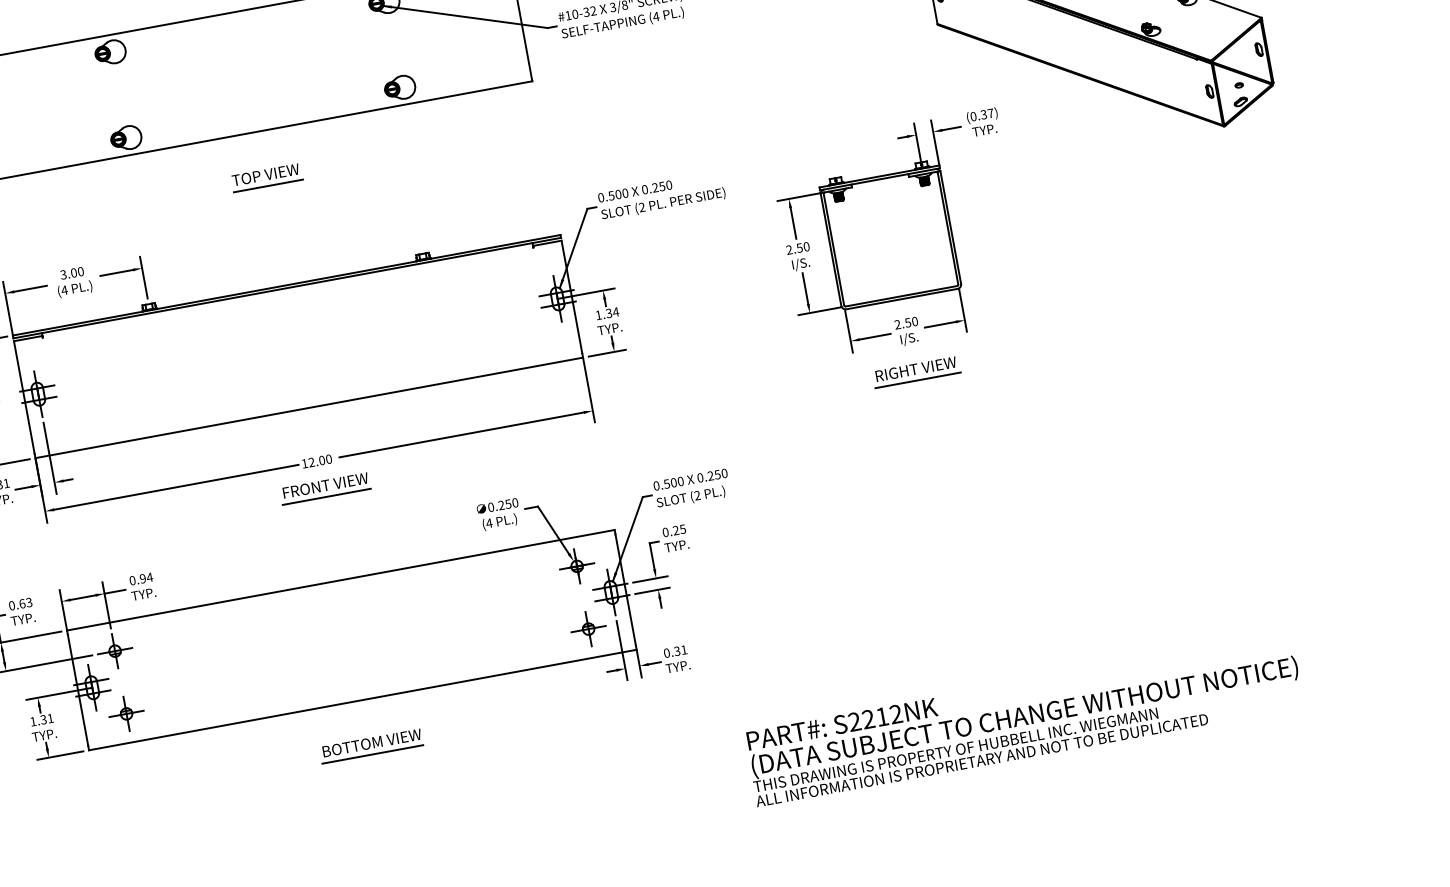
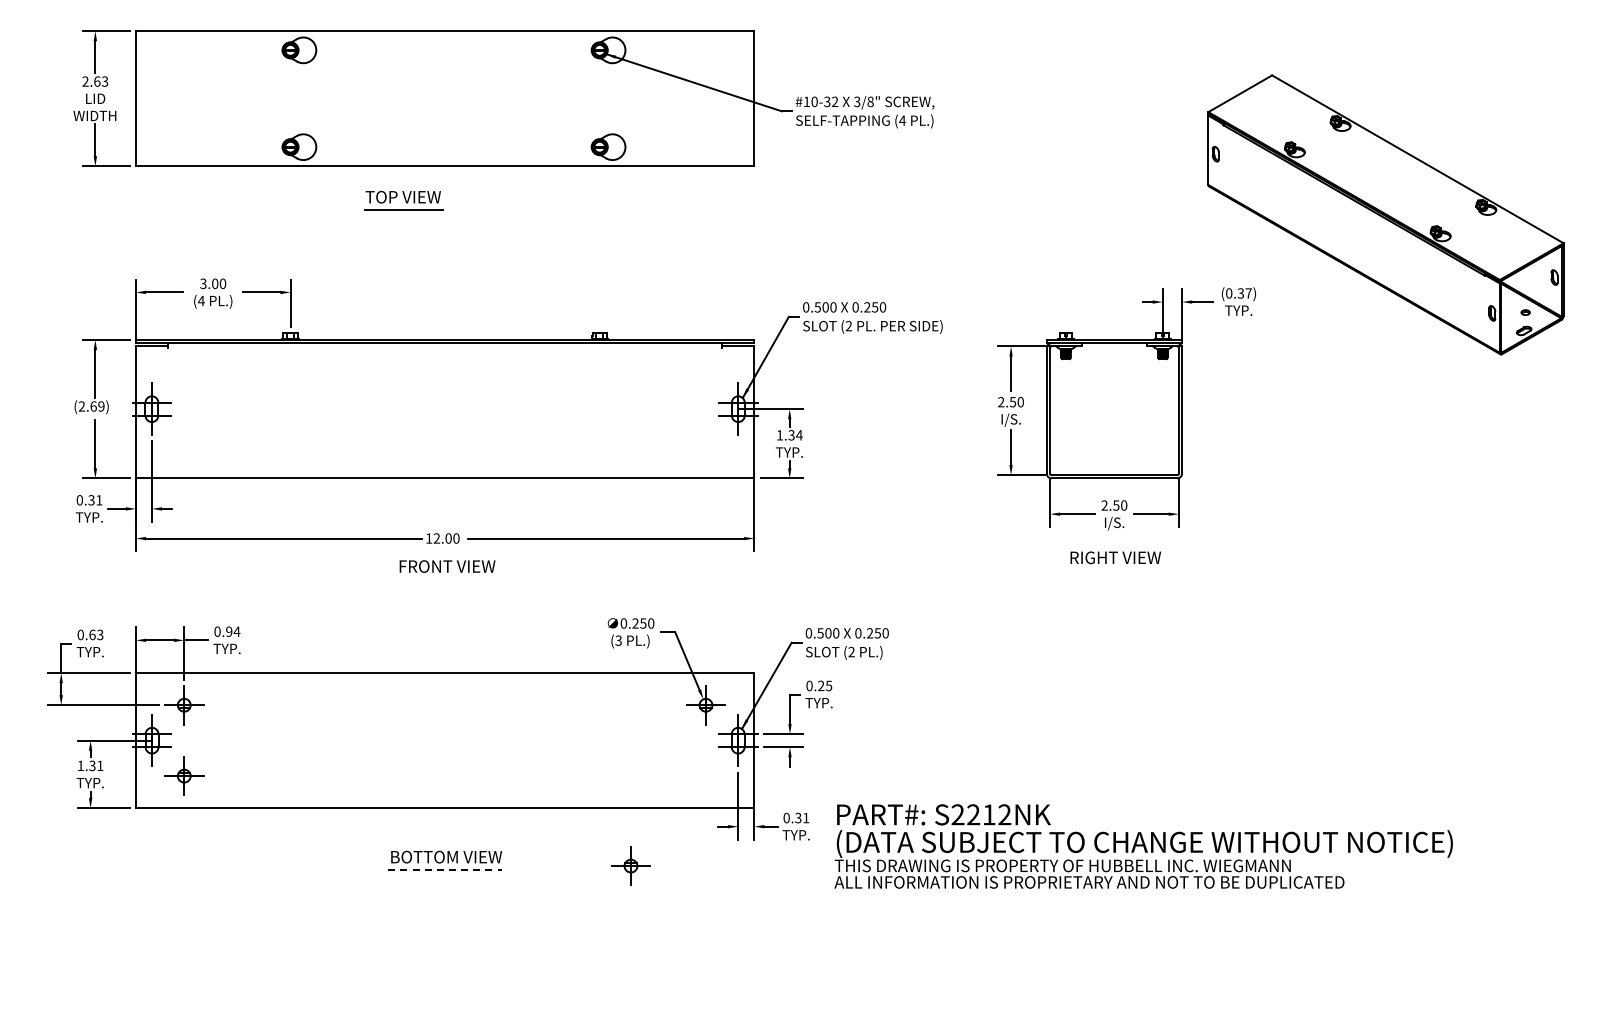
part: (266, 177) -> (403, 200), moved
line: (917, 380) -> (1115, 570), removed
line: (326, 497) -> (446, 579), removed
text: (489, 523) -> (618, 640), (4 -> (3
part: (588, 628) -> (630, 865), moved
text: (1024, 719) -> (1143, 846), moved
line: (373, 754) -> (445, 869), solid -> dashed

